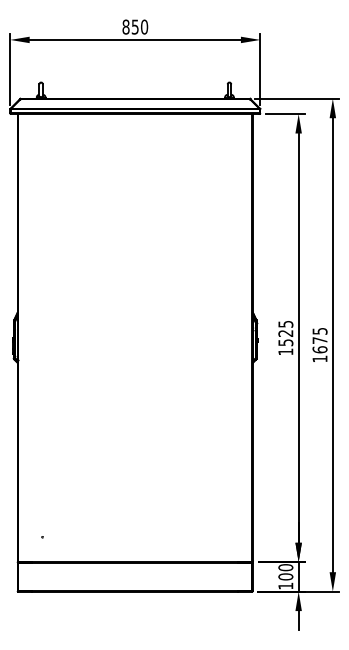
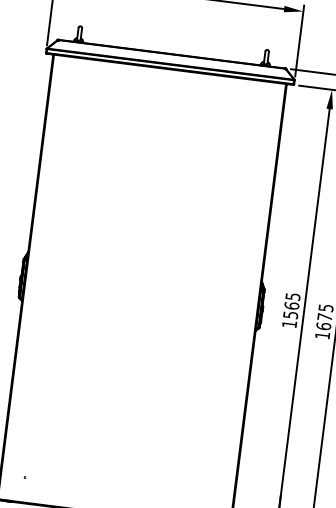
text: (285, 333) -> (291, 305), 1525 -> 1565

